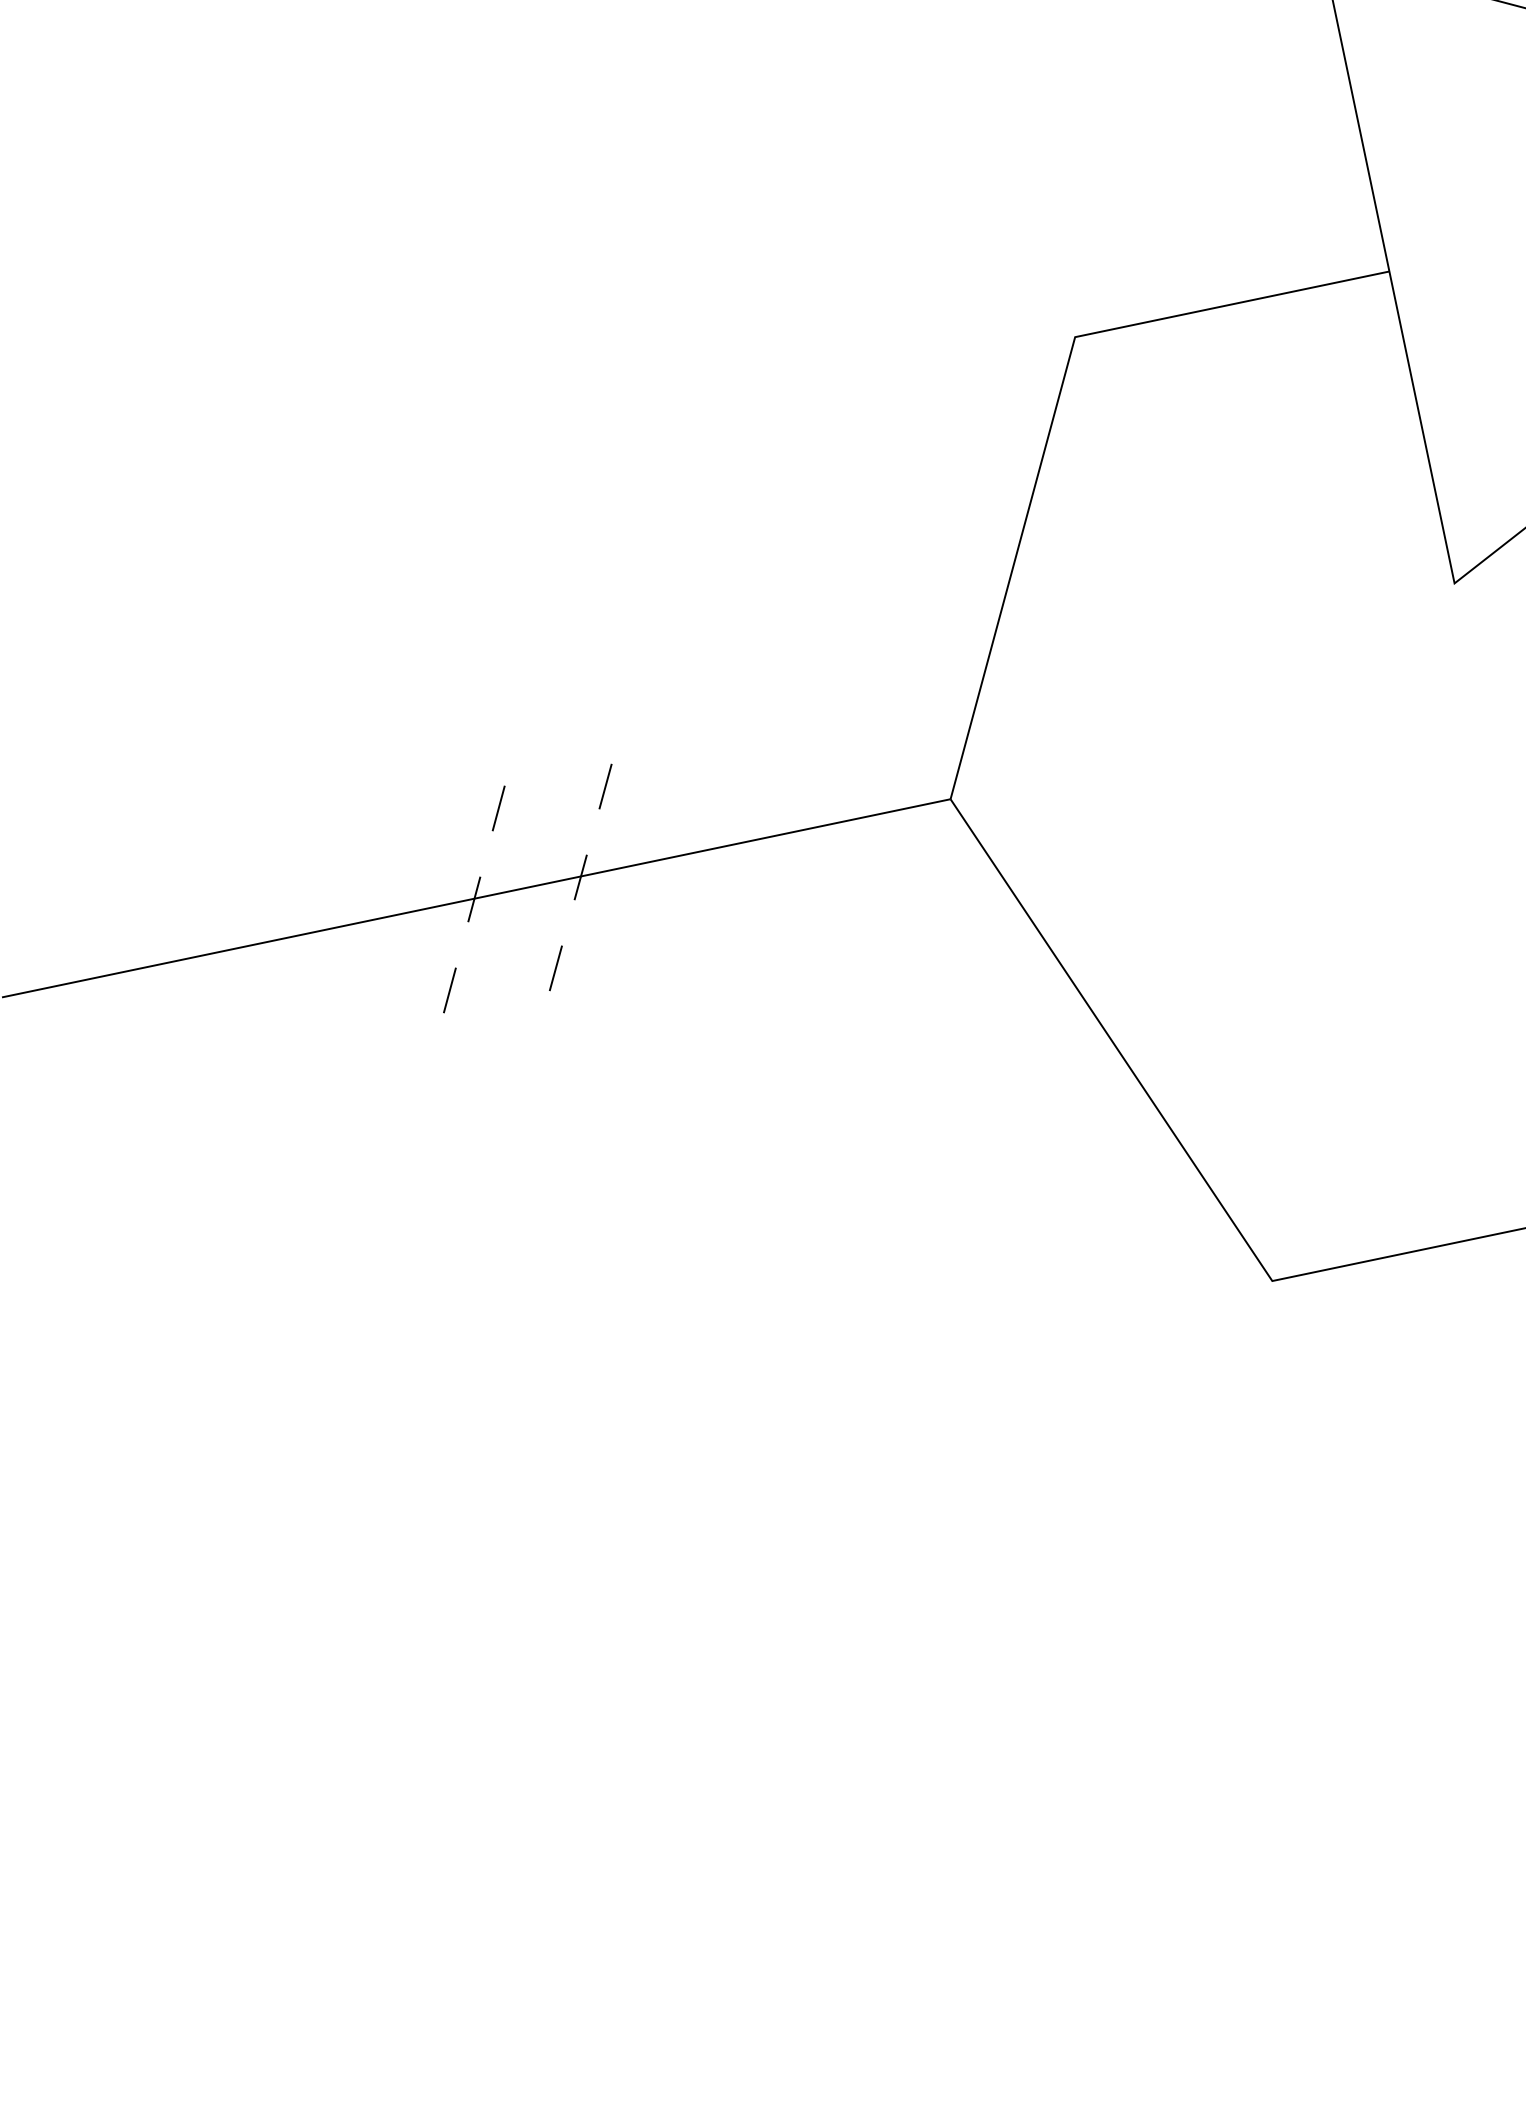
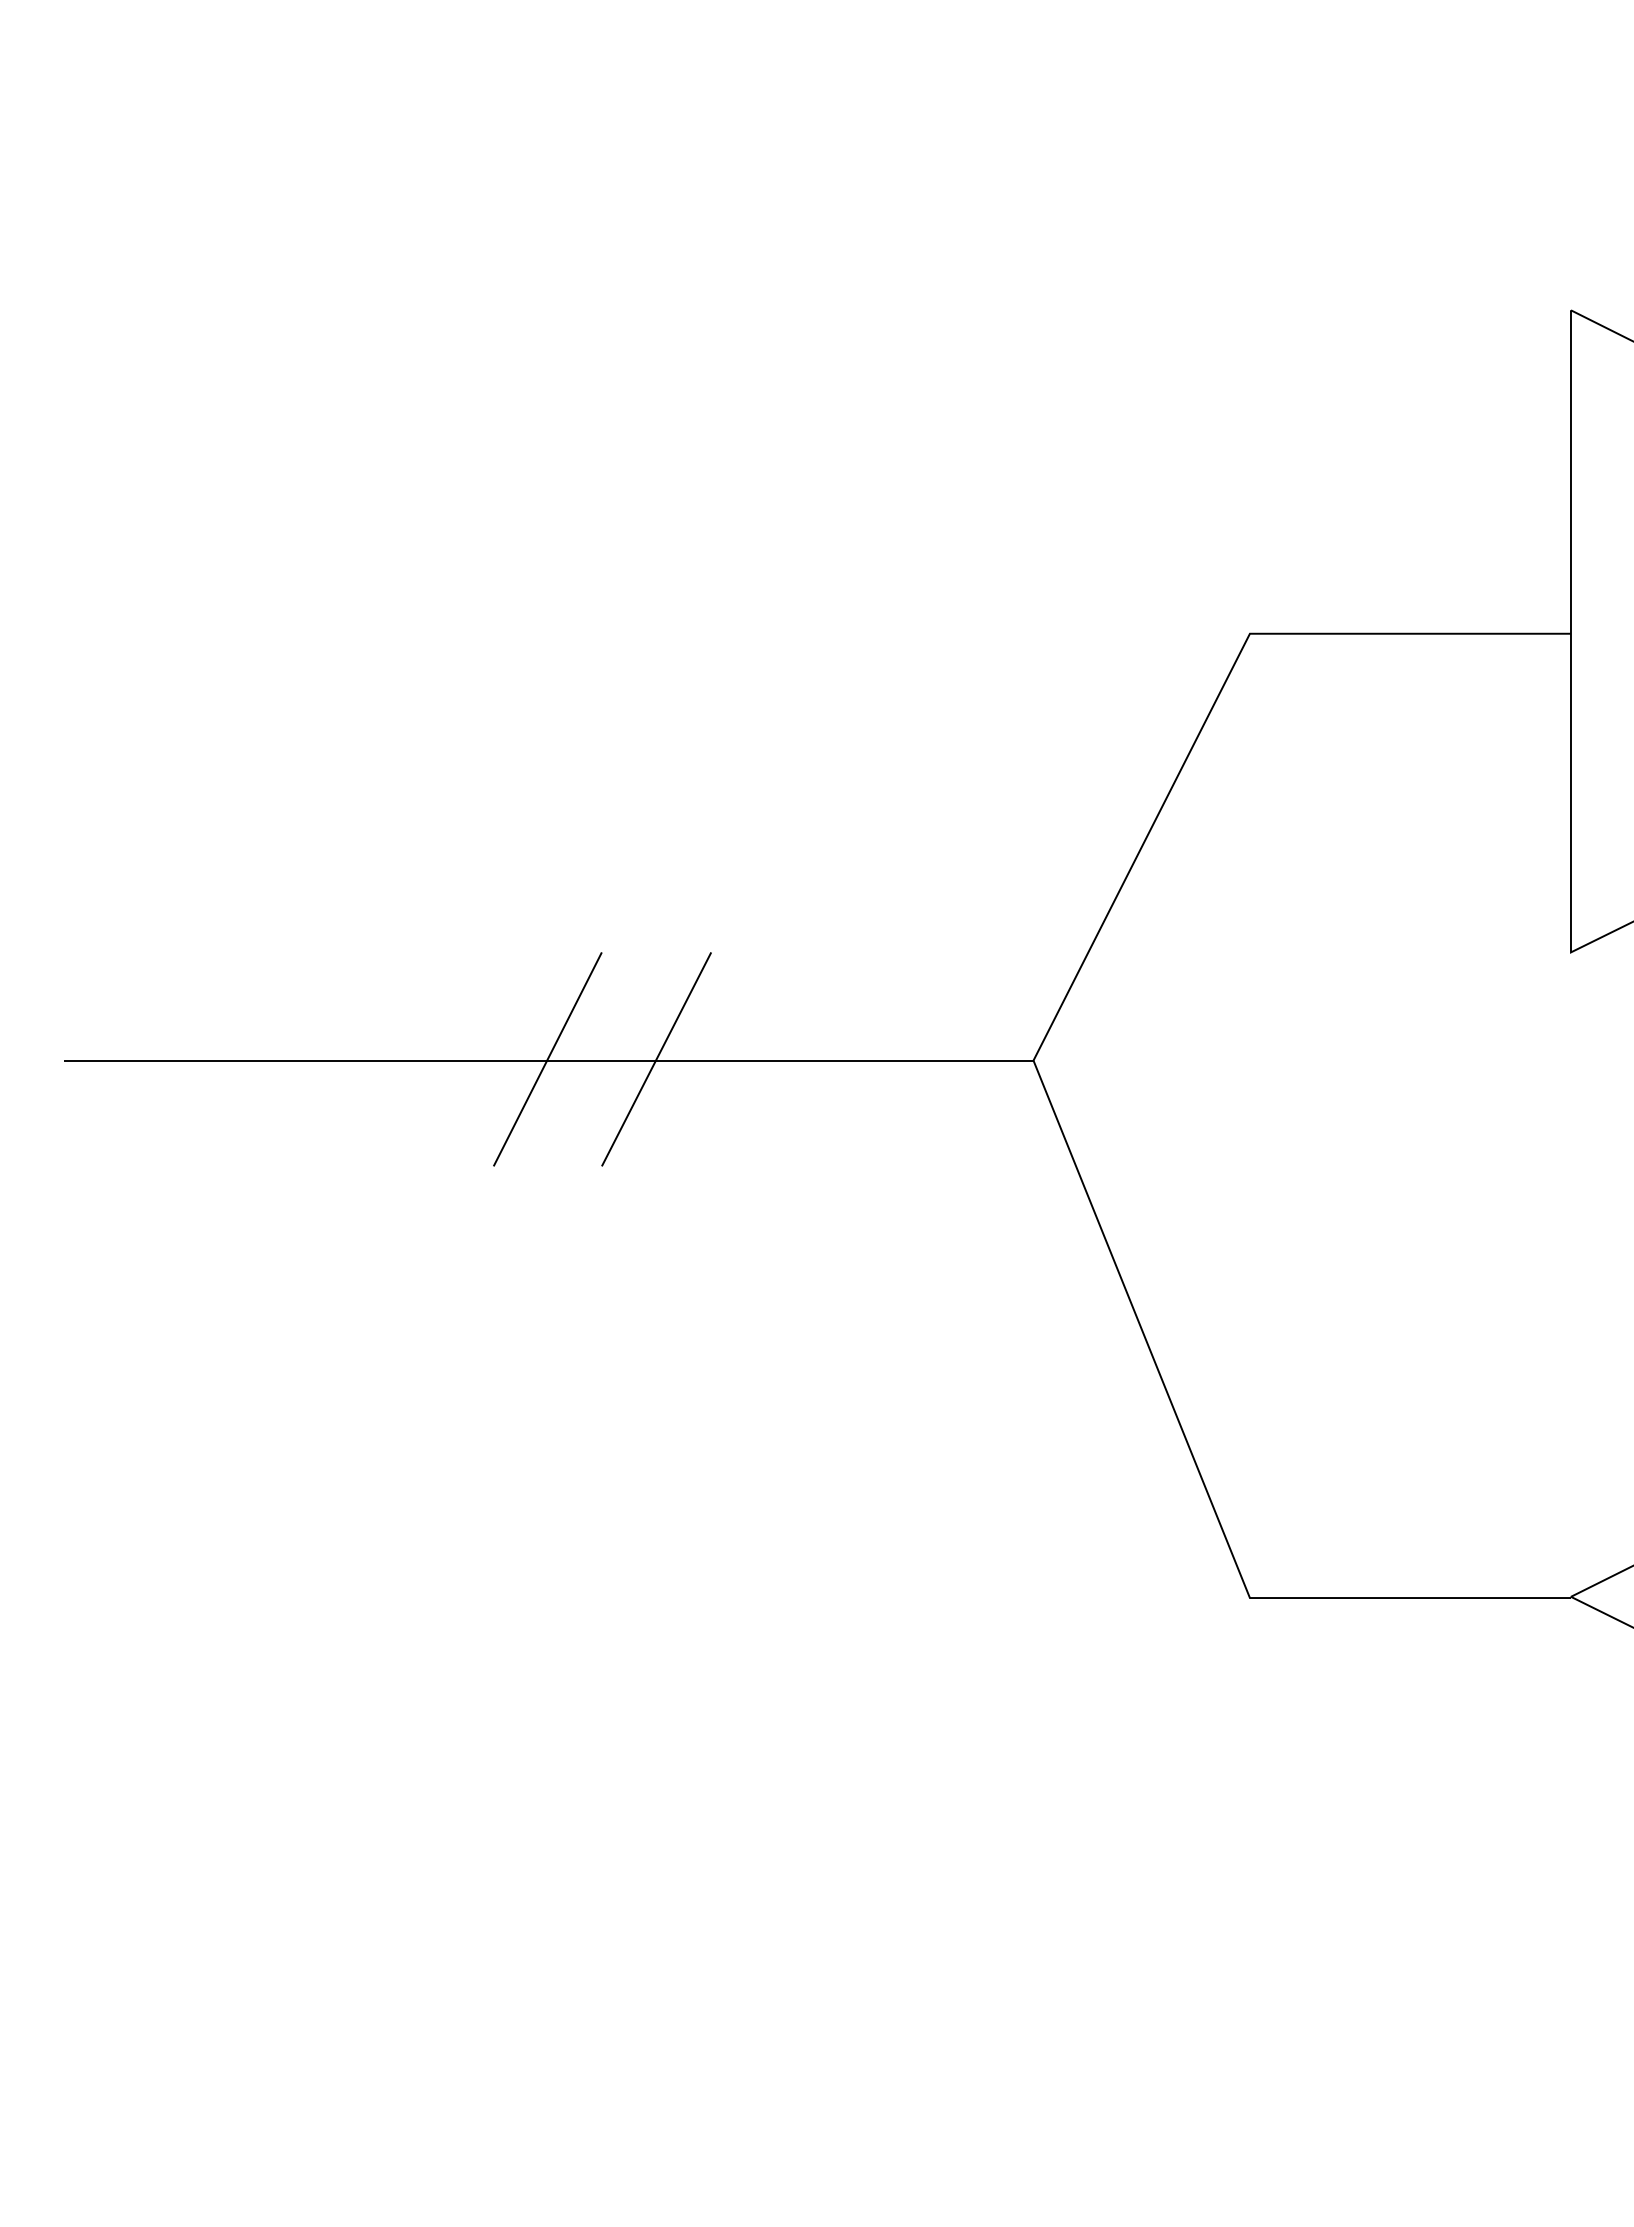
line: (581, 874) -> (656, 1058), dashed -> solid
line: (474, 897) -> (547, 1059), dashed -> solid

